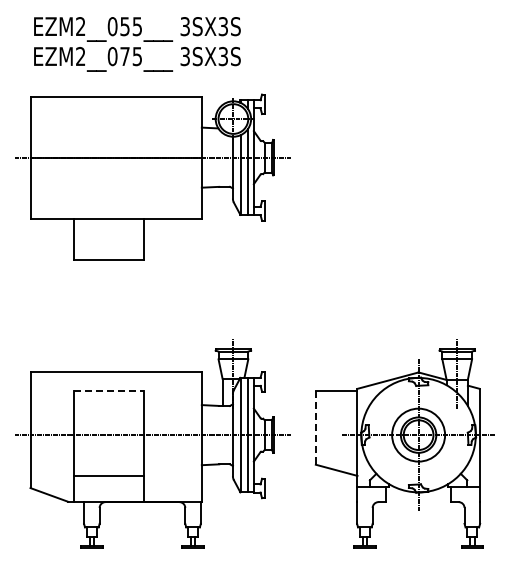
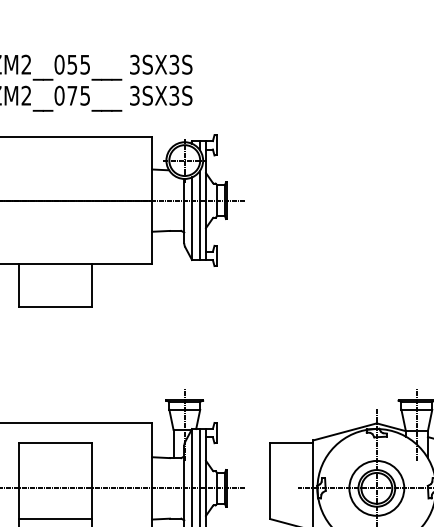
line: (109, 391) -> (56, 443), dashed -> solid
line: (315, 427) -> (269, 480), dashed -> solid
line: (108, 464) -> (55, 518), added

